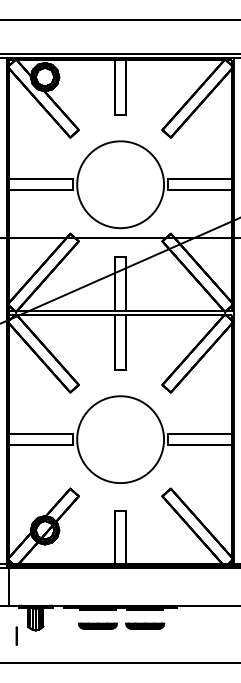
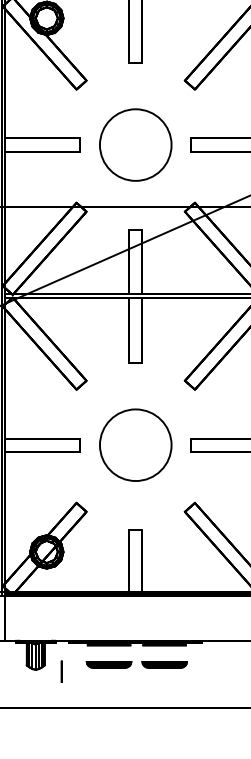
circle: (120, 184) -> (135, 144), size x0.7
circle: (120, 439) -> (135, 445), size x0.7
circle: (16, 635) -> (61, 671), moved

